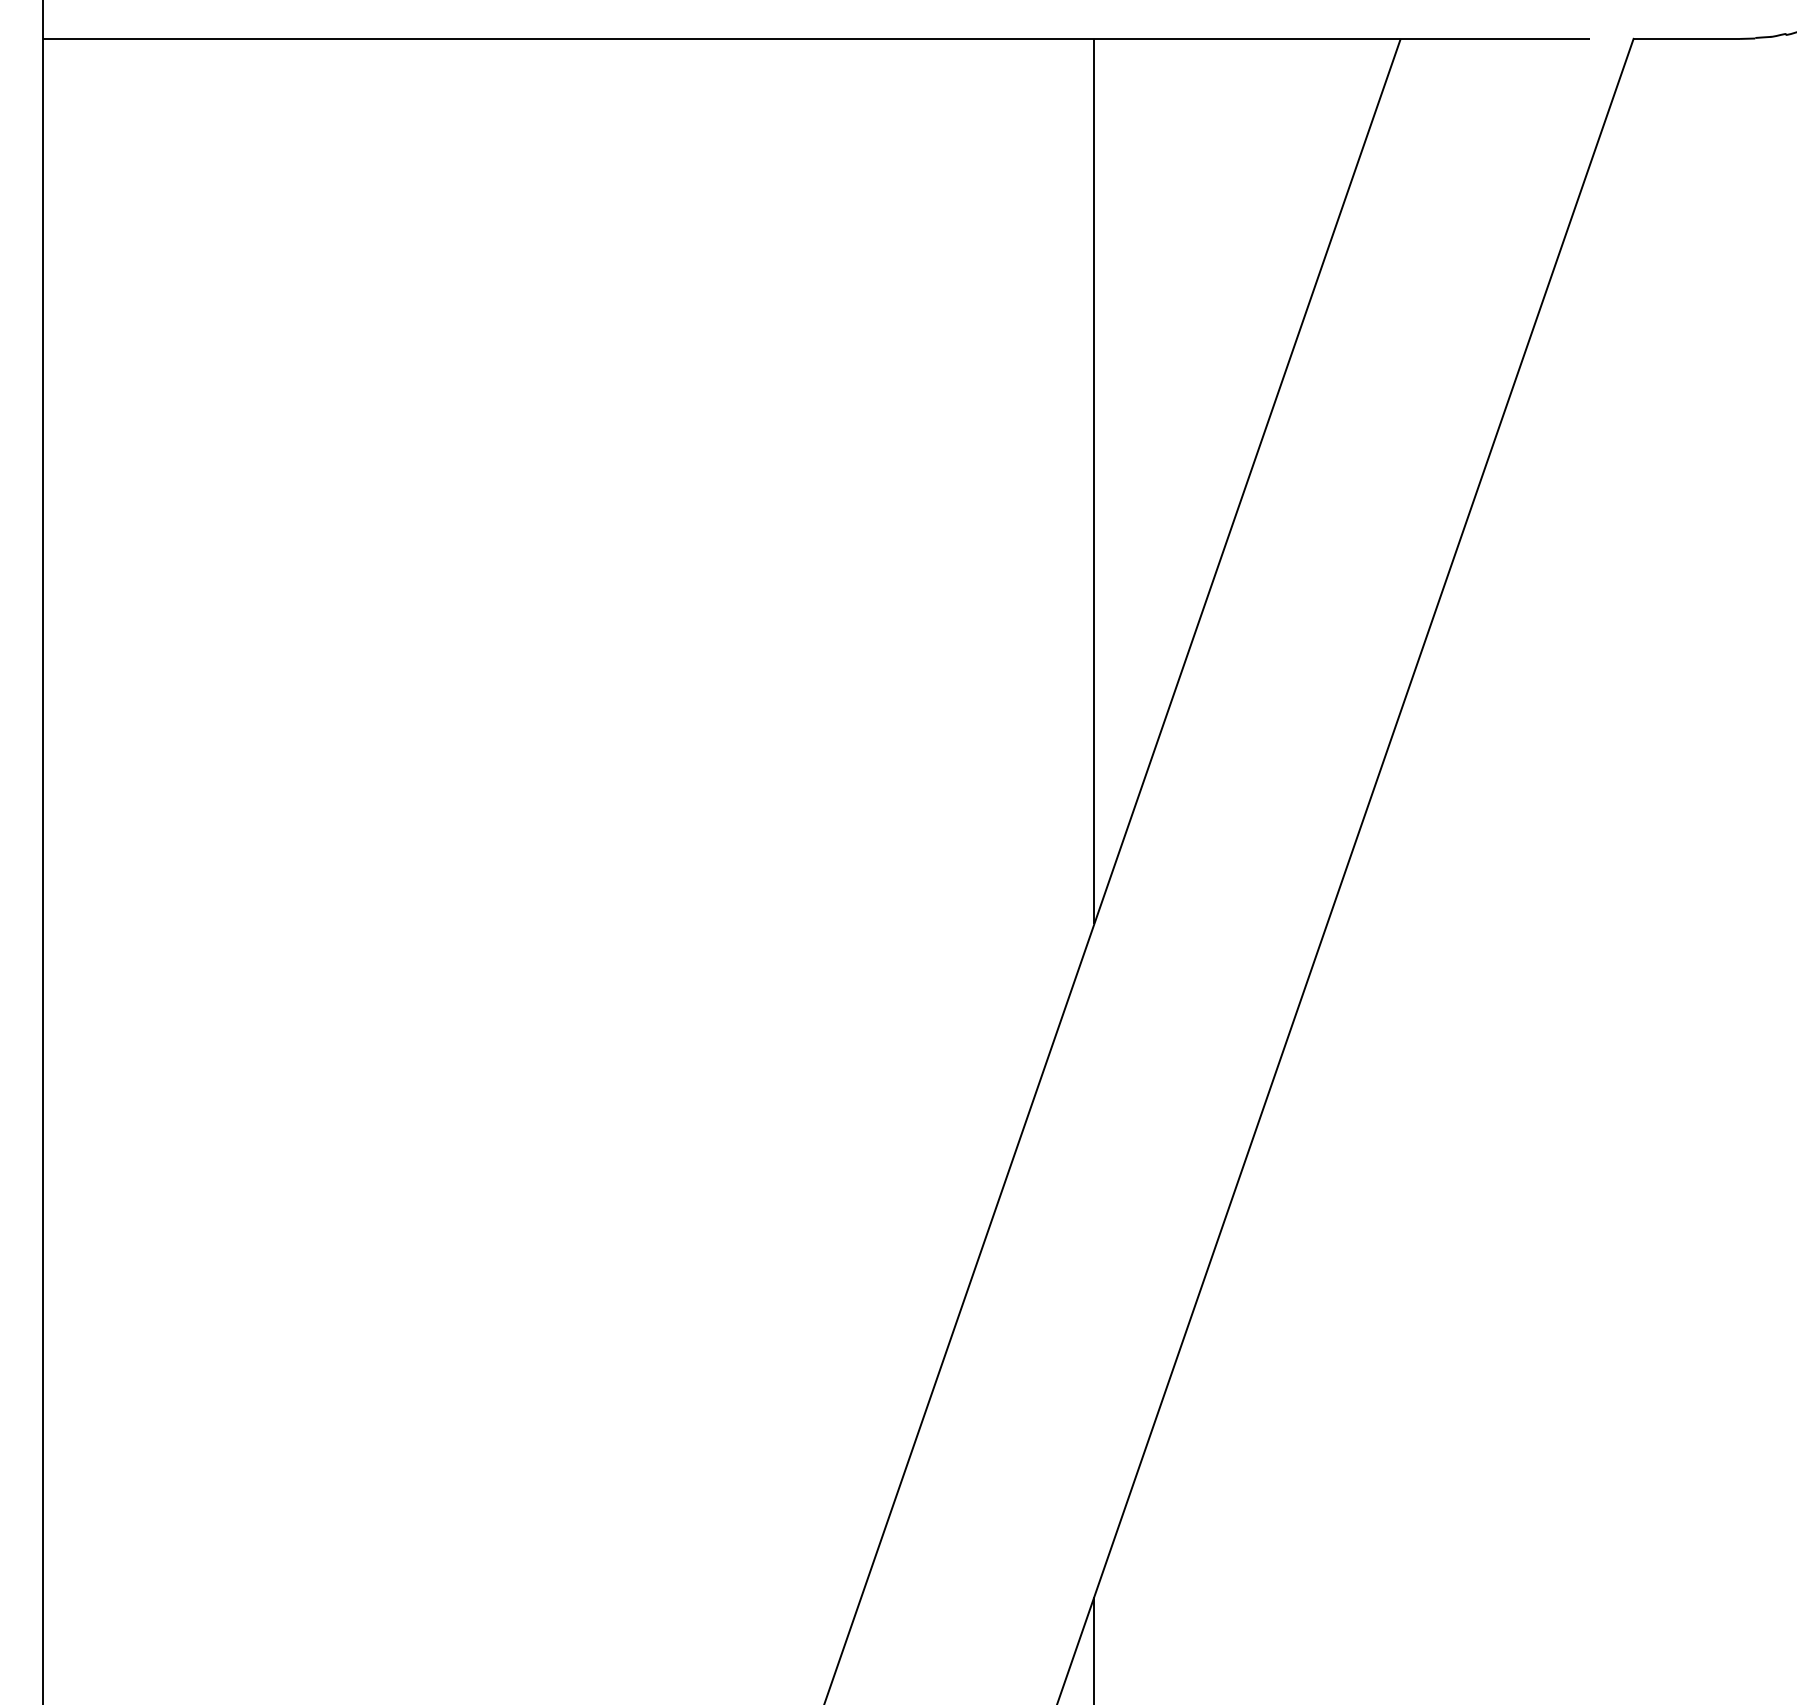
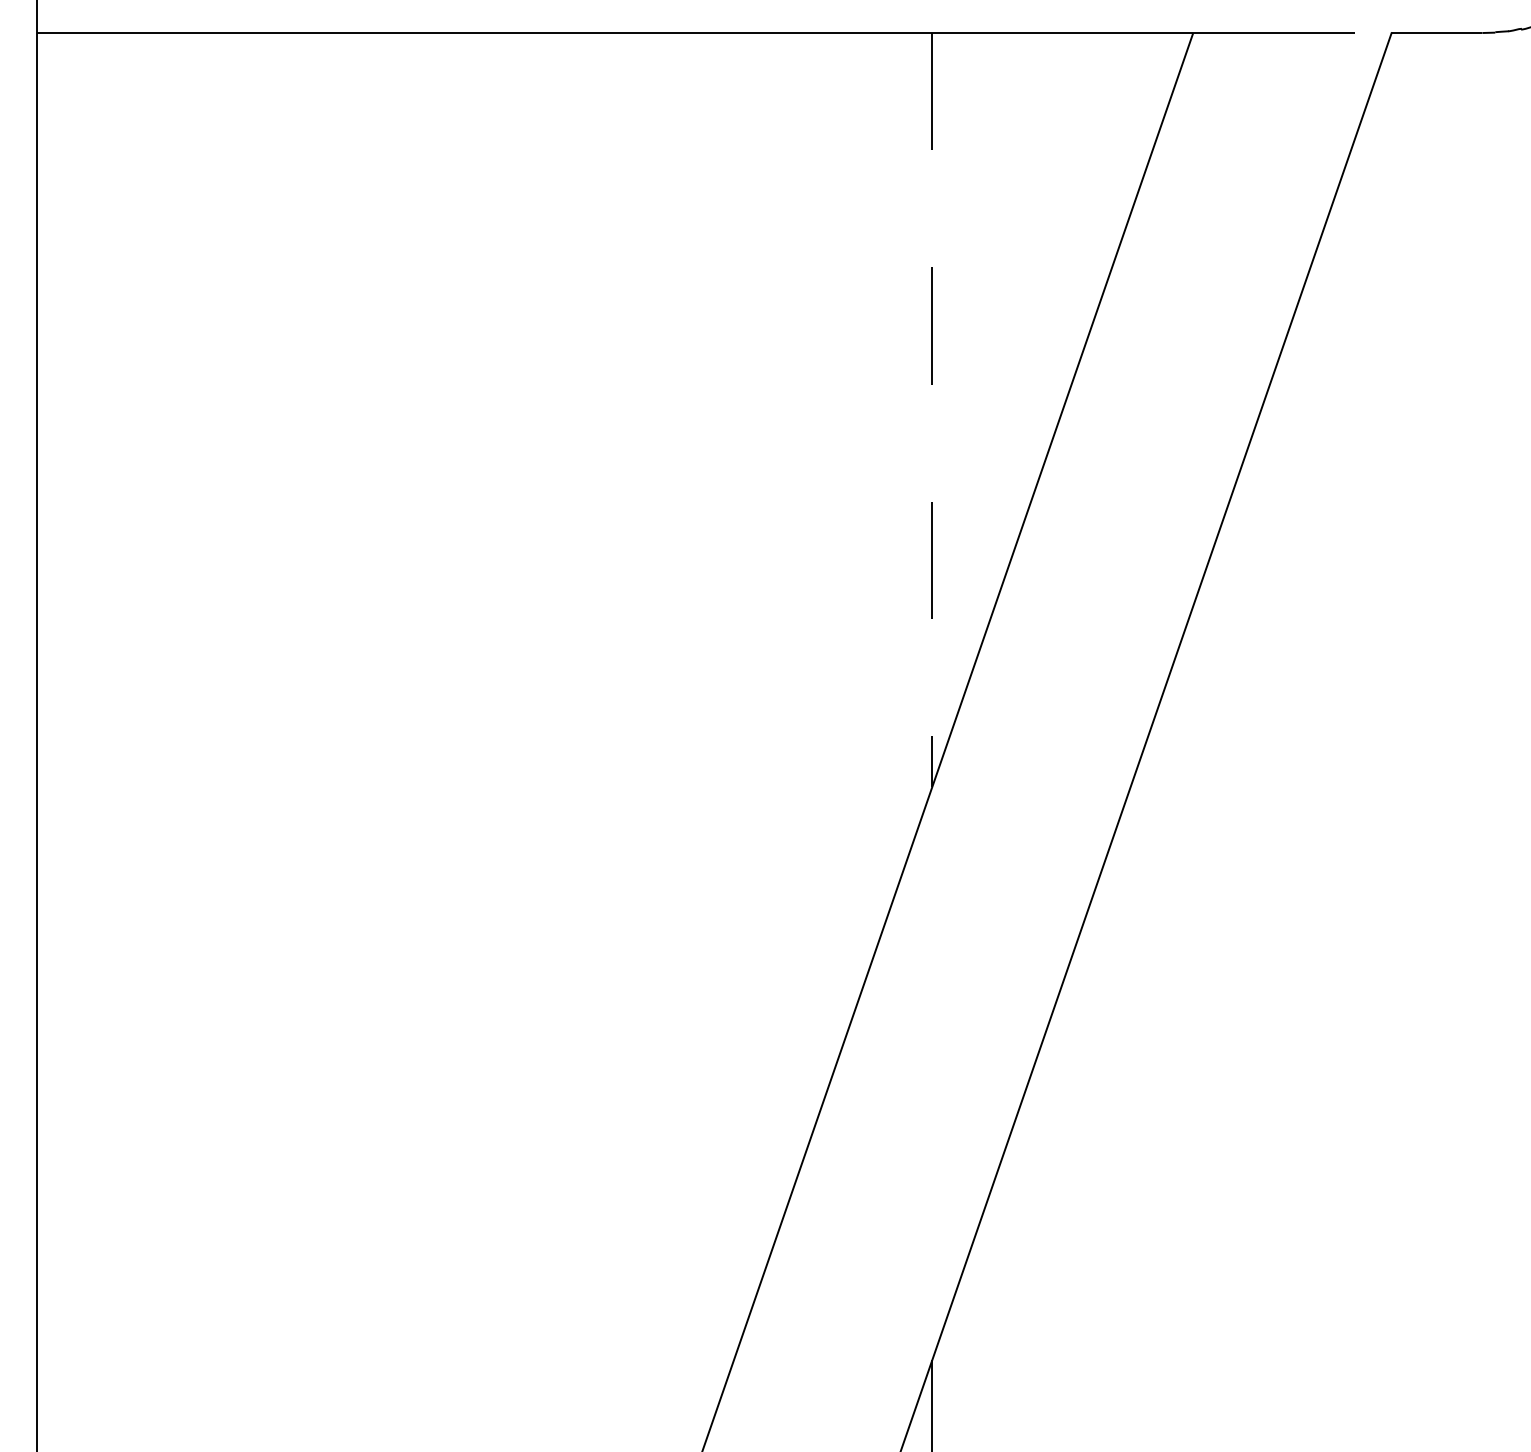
line: (1094, 481) -> (932, 409), solid -> dashed

